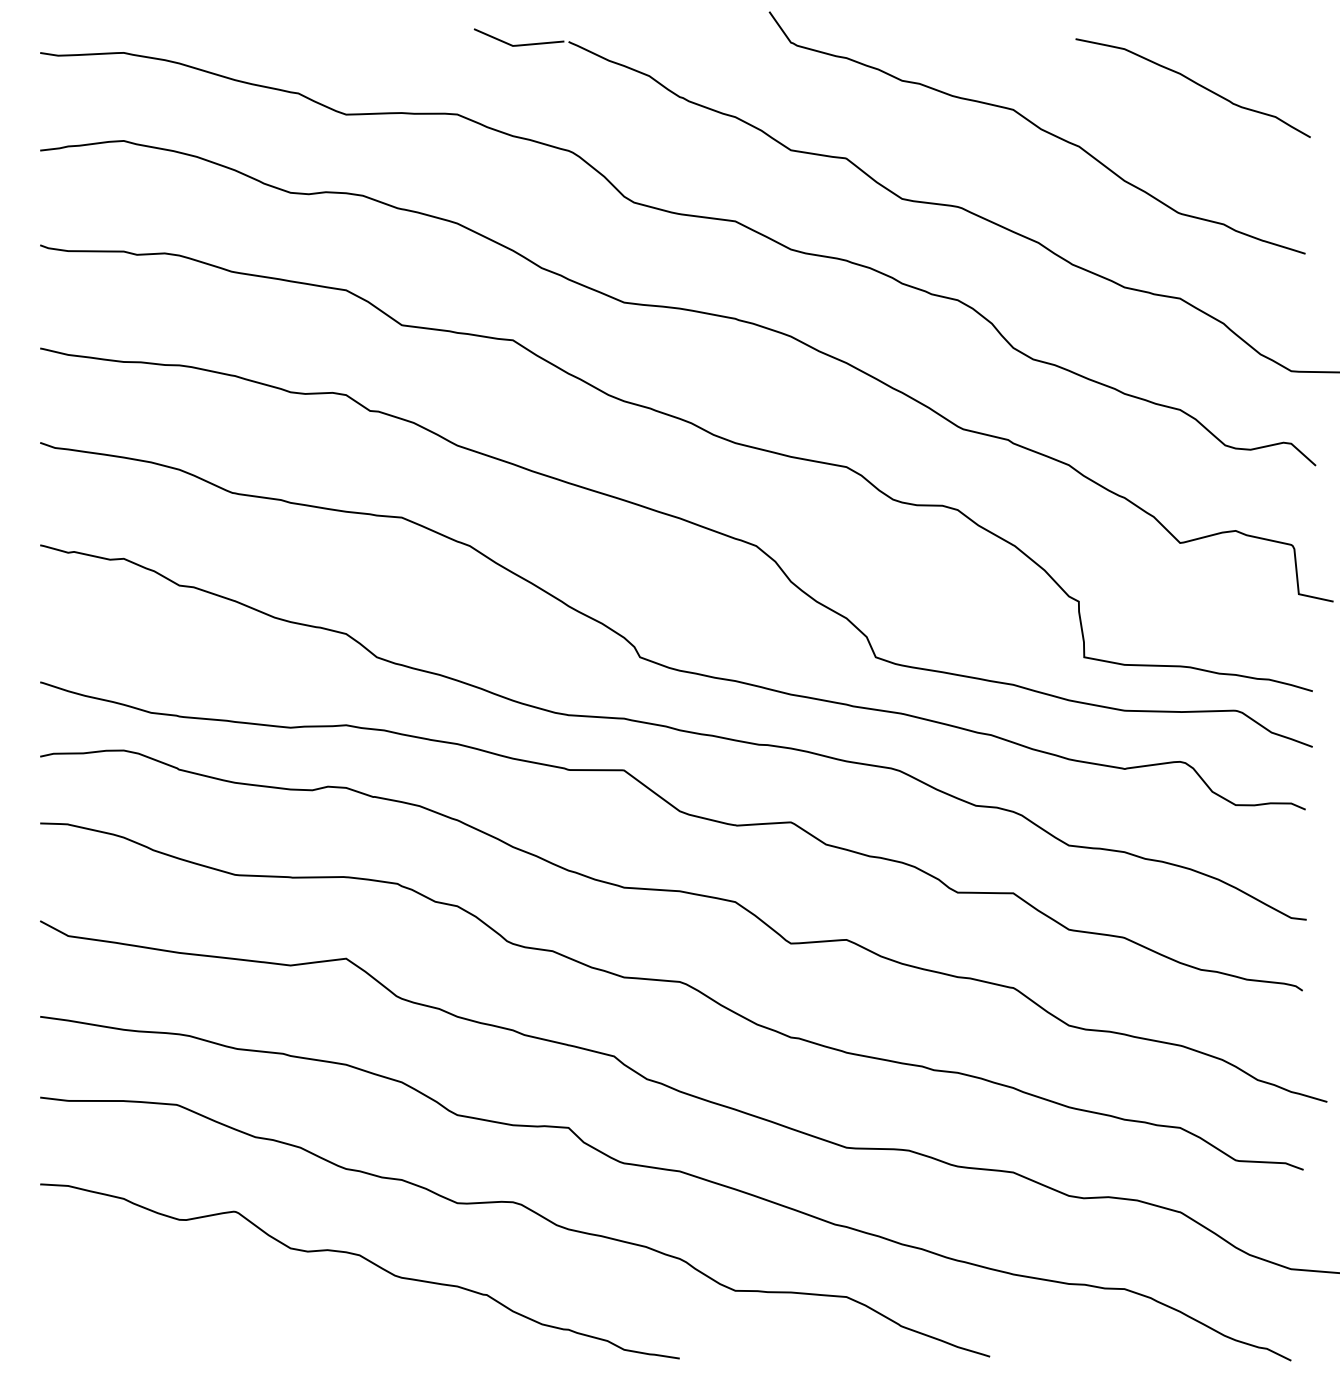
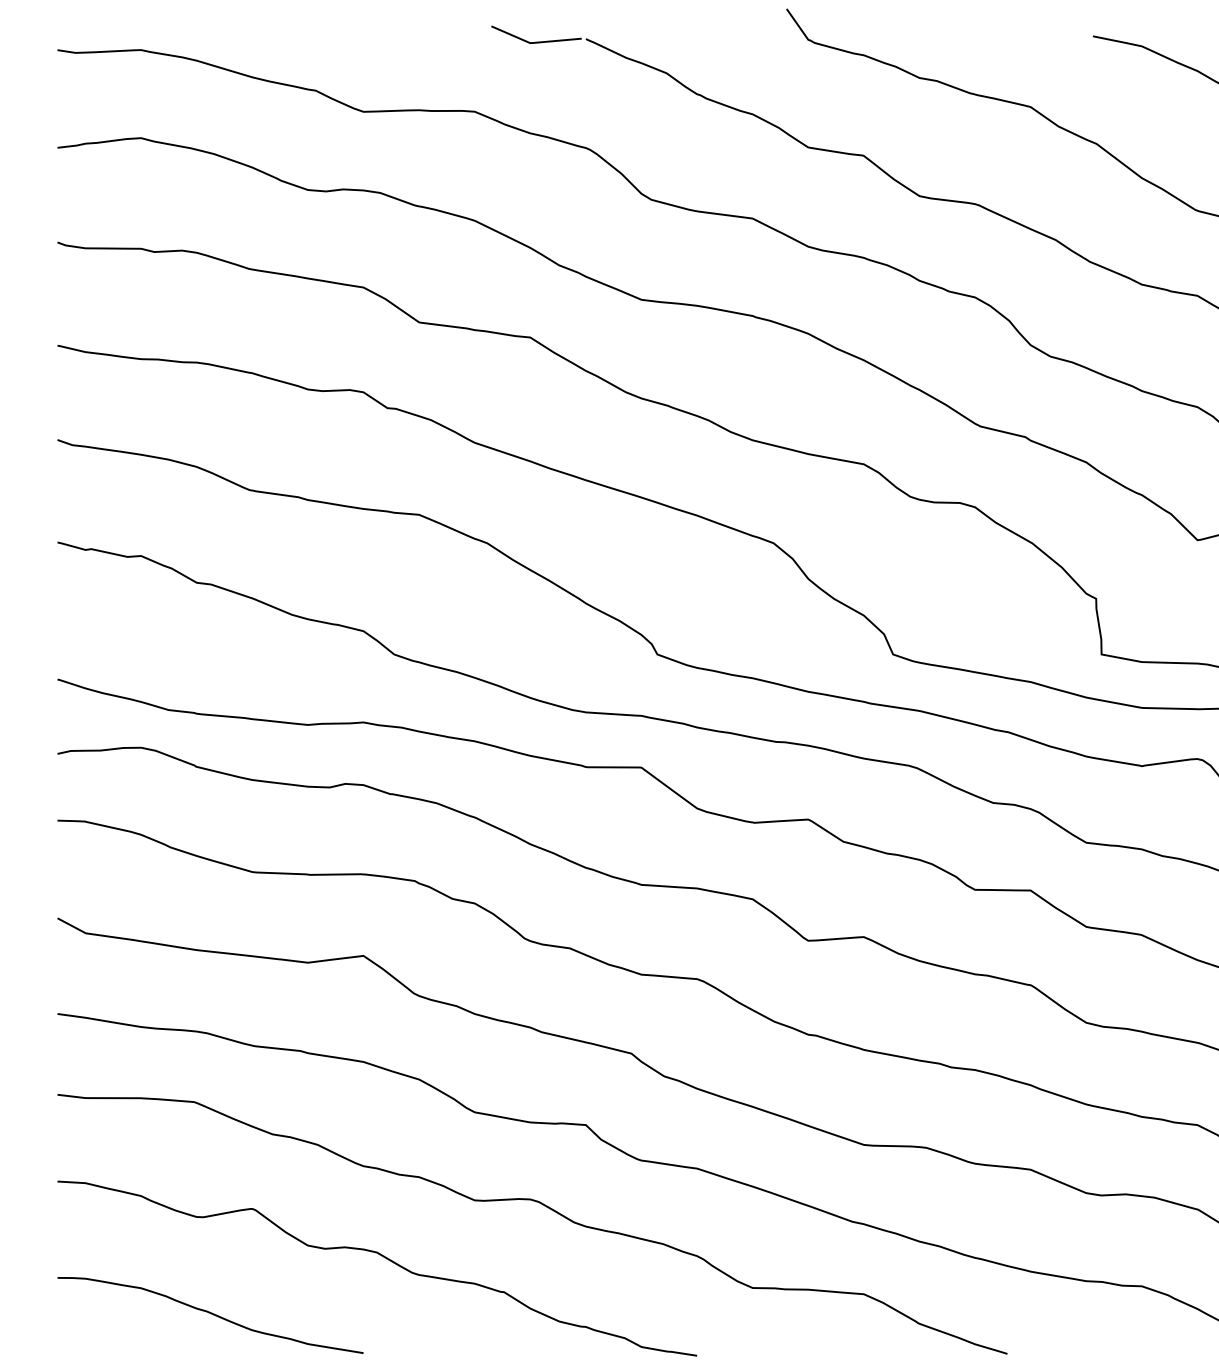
curve: (193, 1316) -> (210, 1313), added

